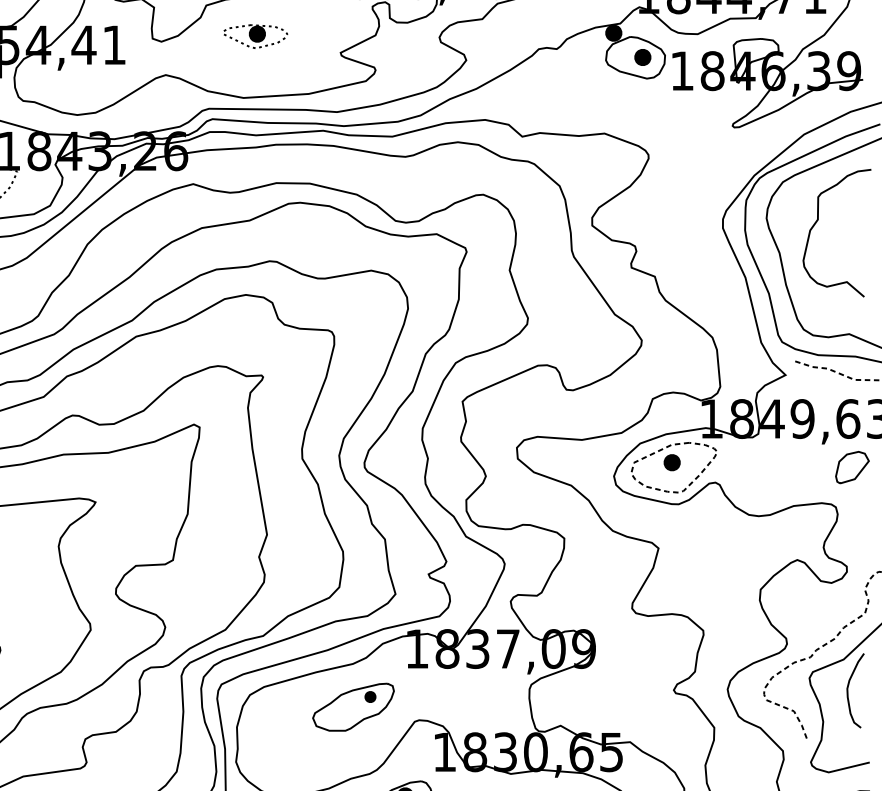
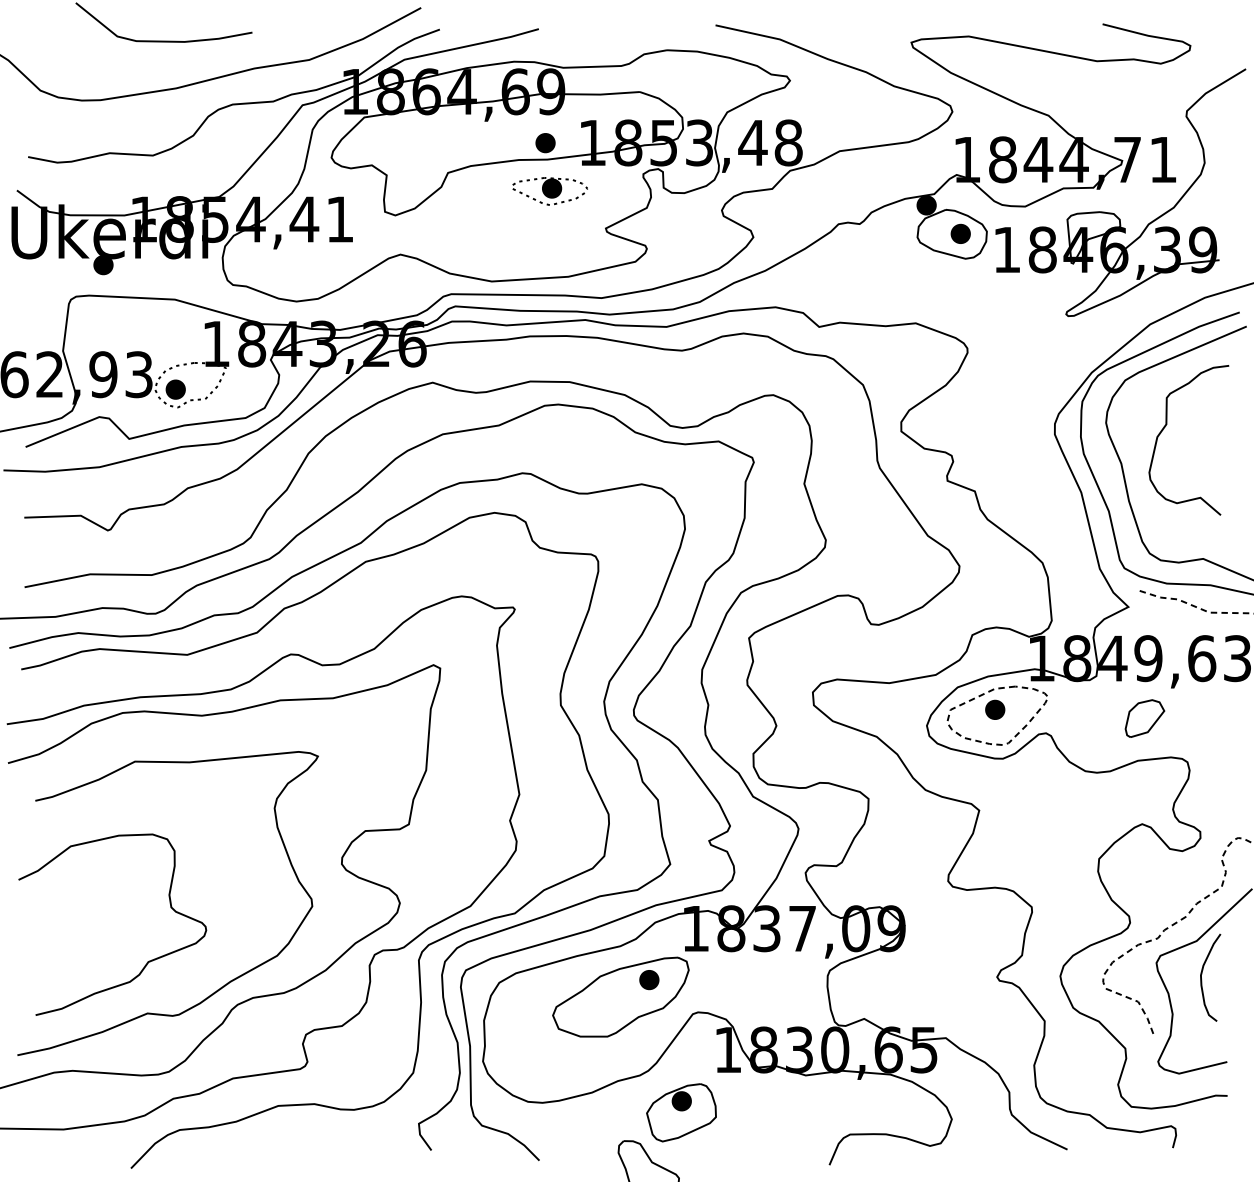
part: (255, 36) -> (549, 191), moved
part: (852, 467) -> (1144, 718), moved
part: (353, 706) -> (620, 996), size x1.43

